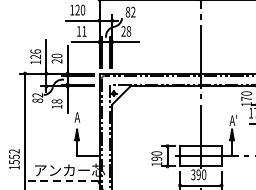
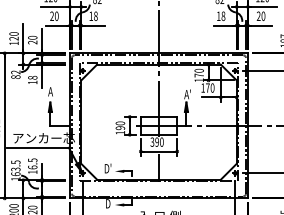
text: (81, 30) -> (54, 15), 11 -> 20
text: (123, 30) -> (91, 15), 28 -> 18
text: (35, 51) -> (13, 33), 126 -> 120
line: (63, 180) -> (38, 147), dashed -> solid

